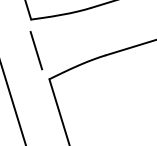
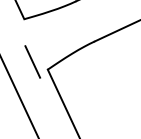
line: (36, 50) -> (32, 61), moved

